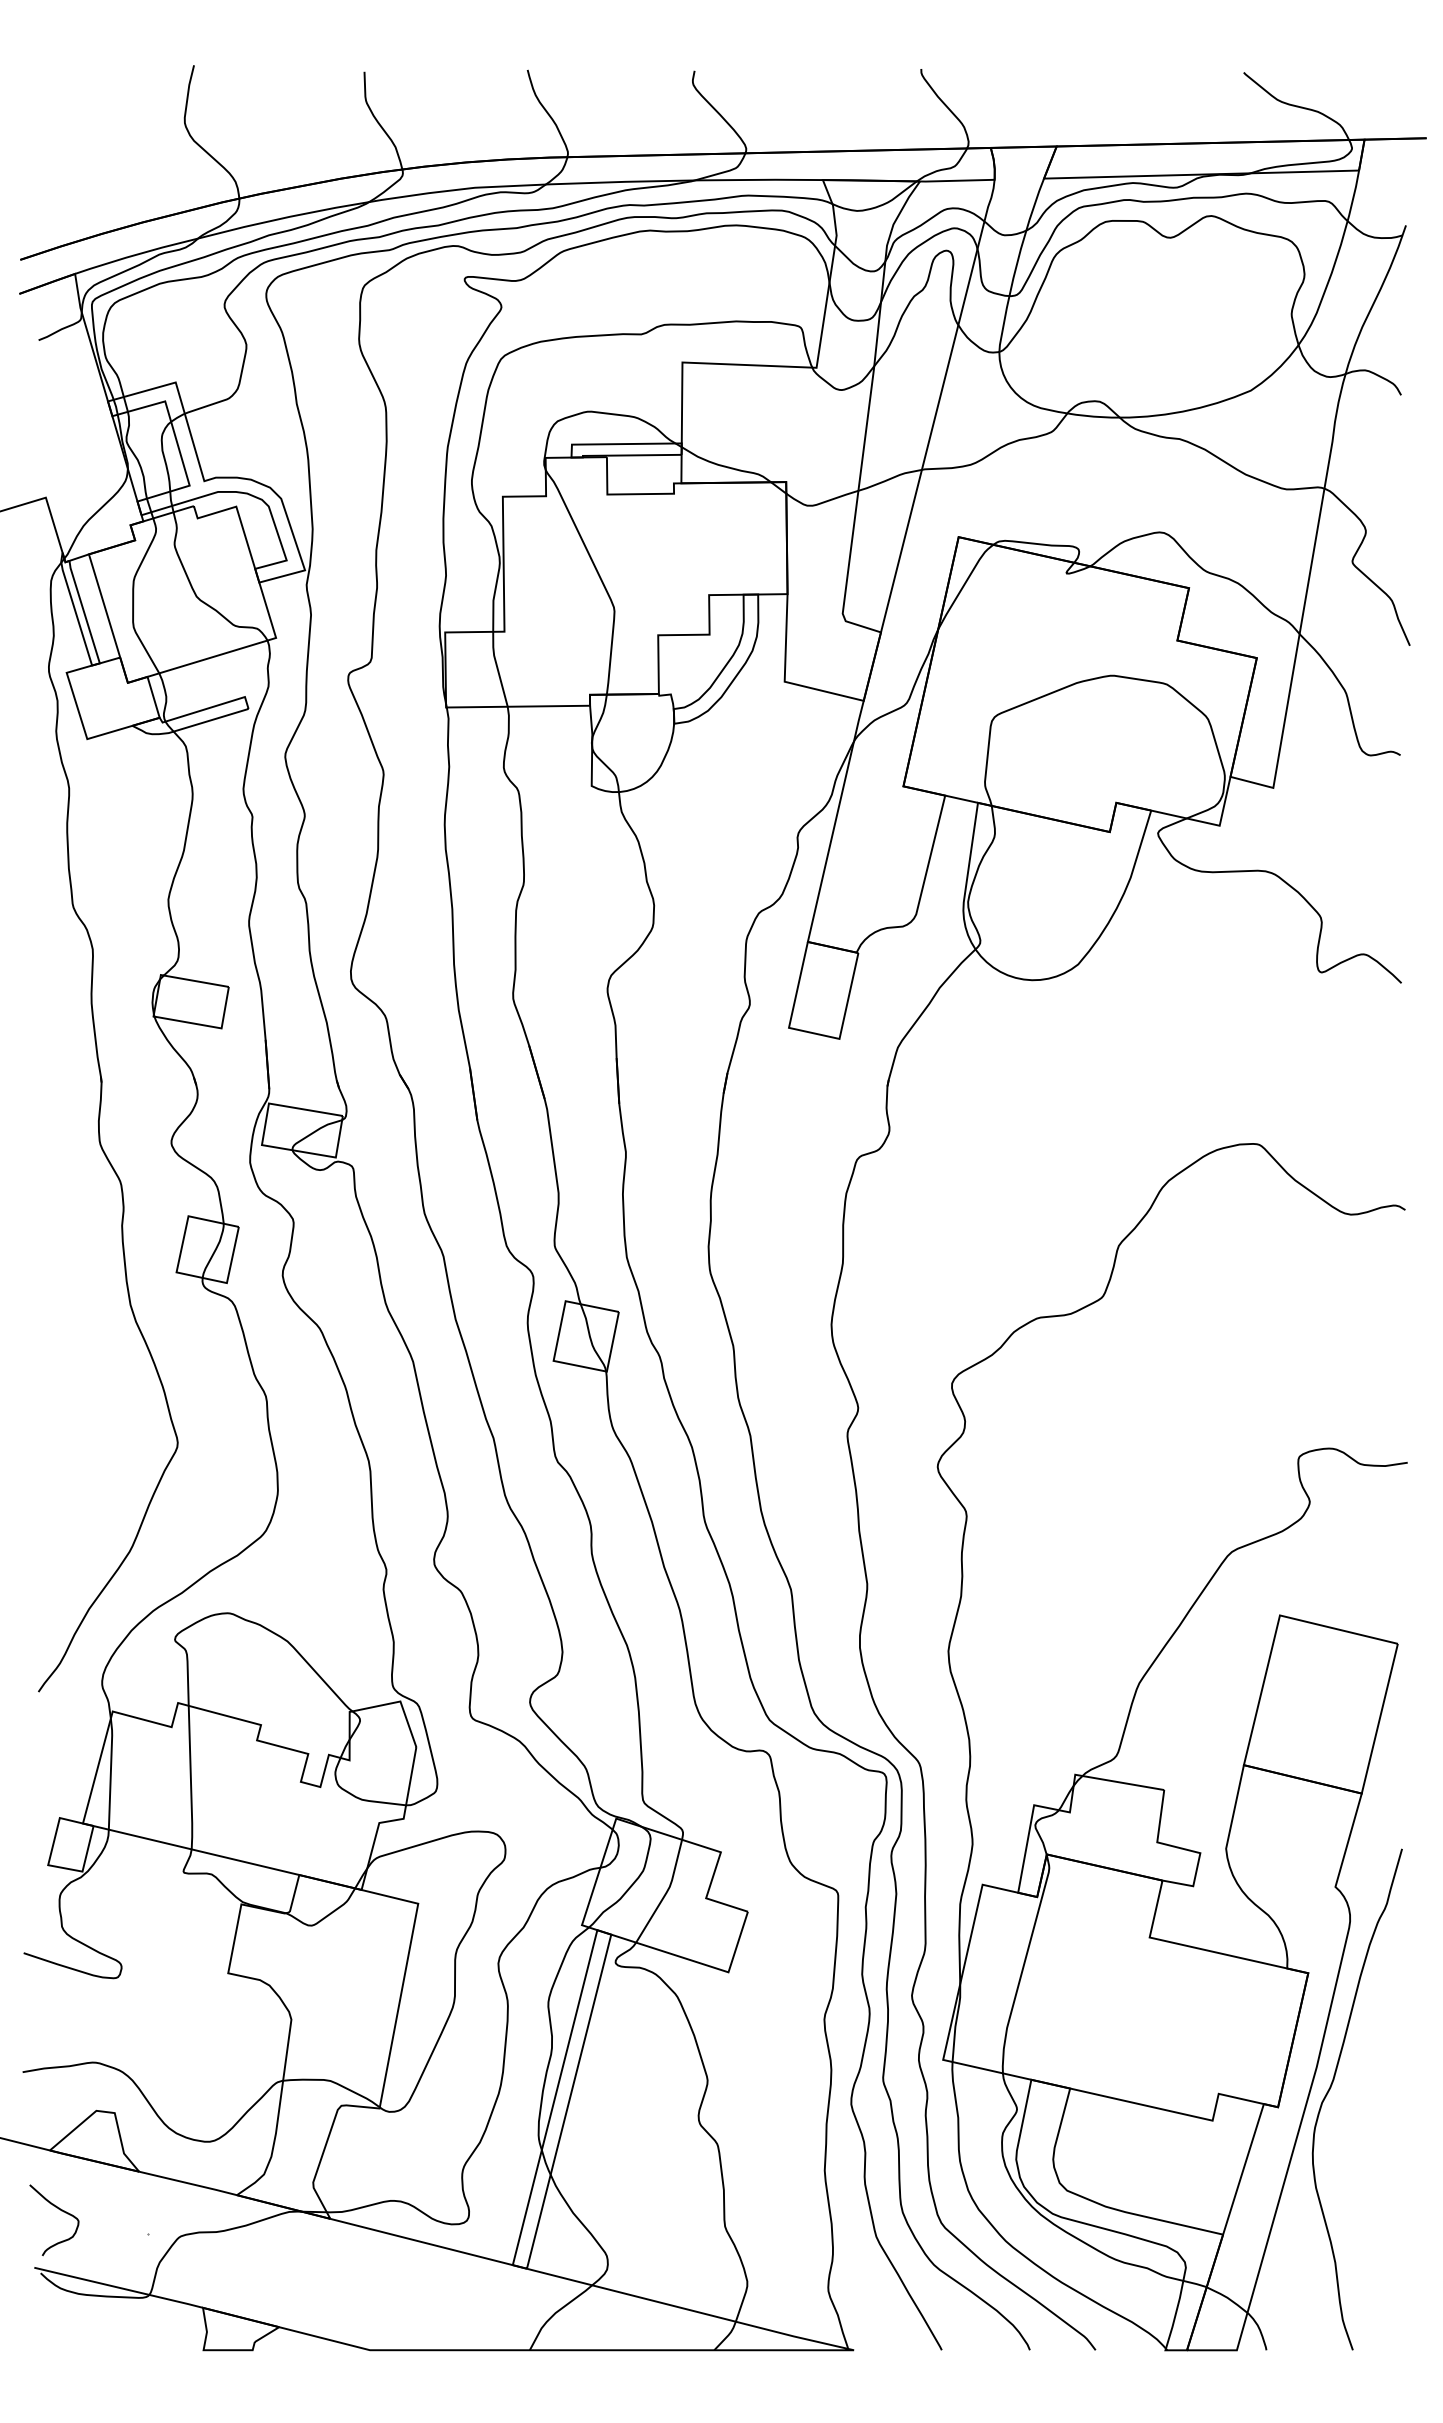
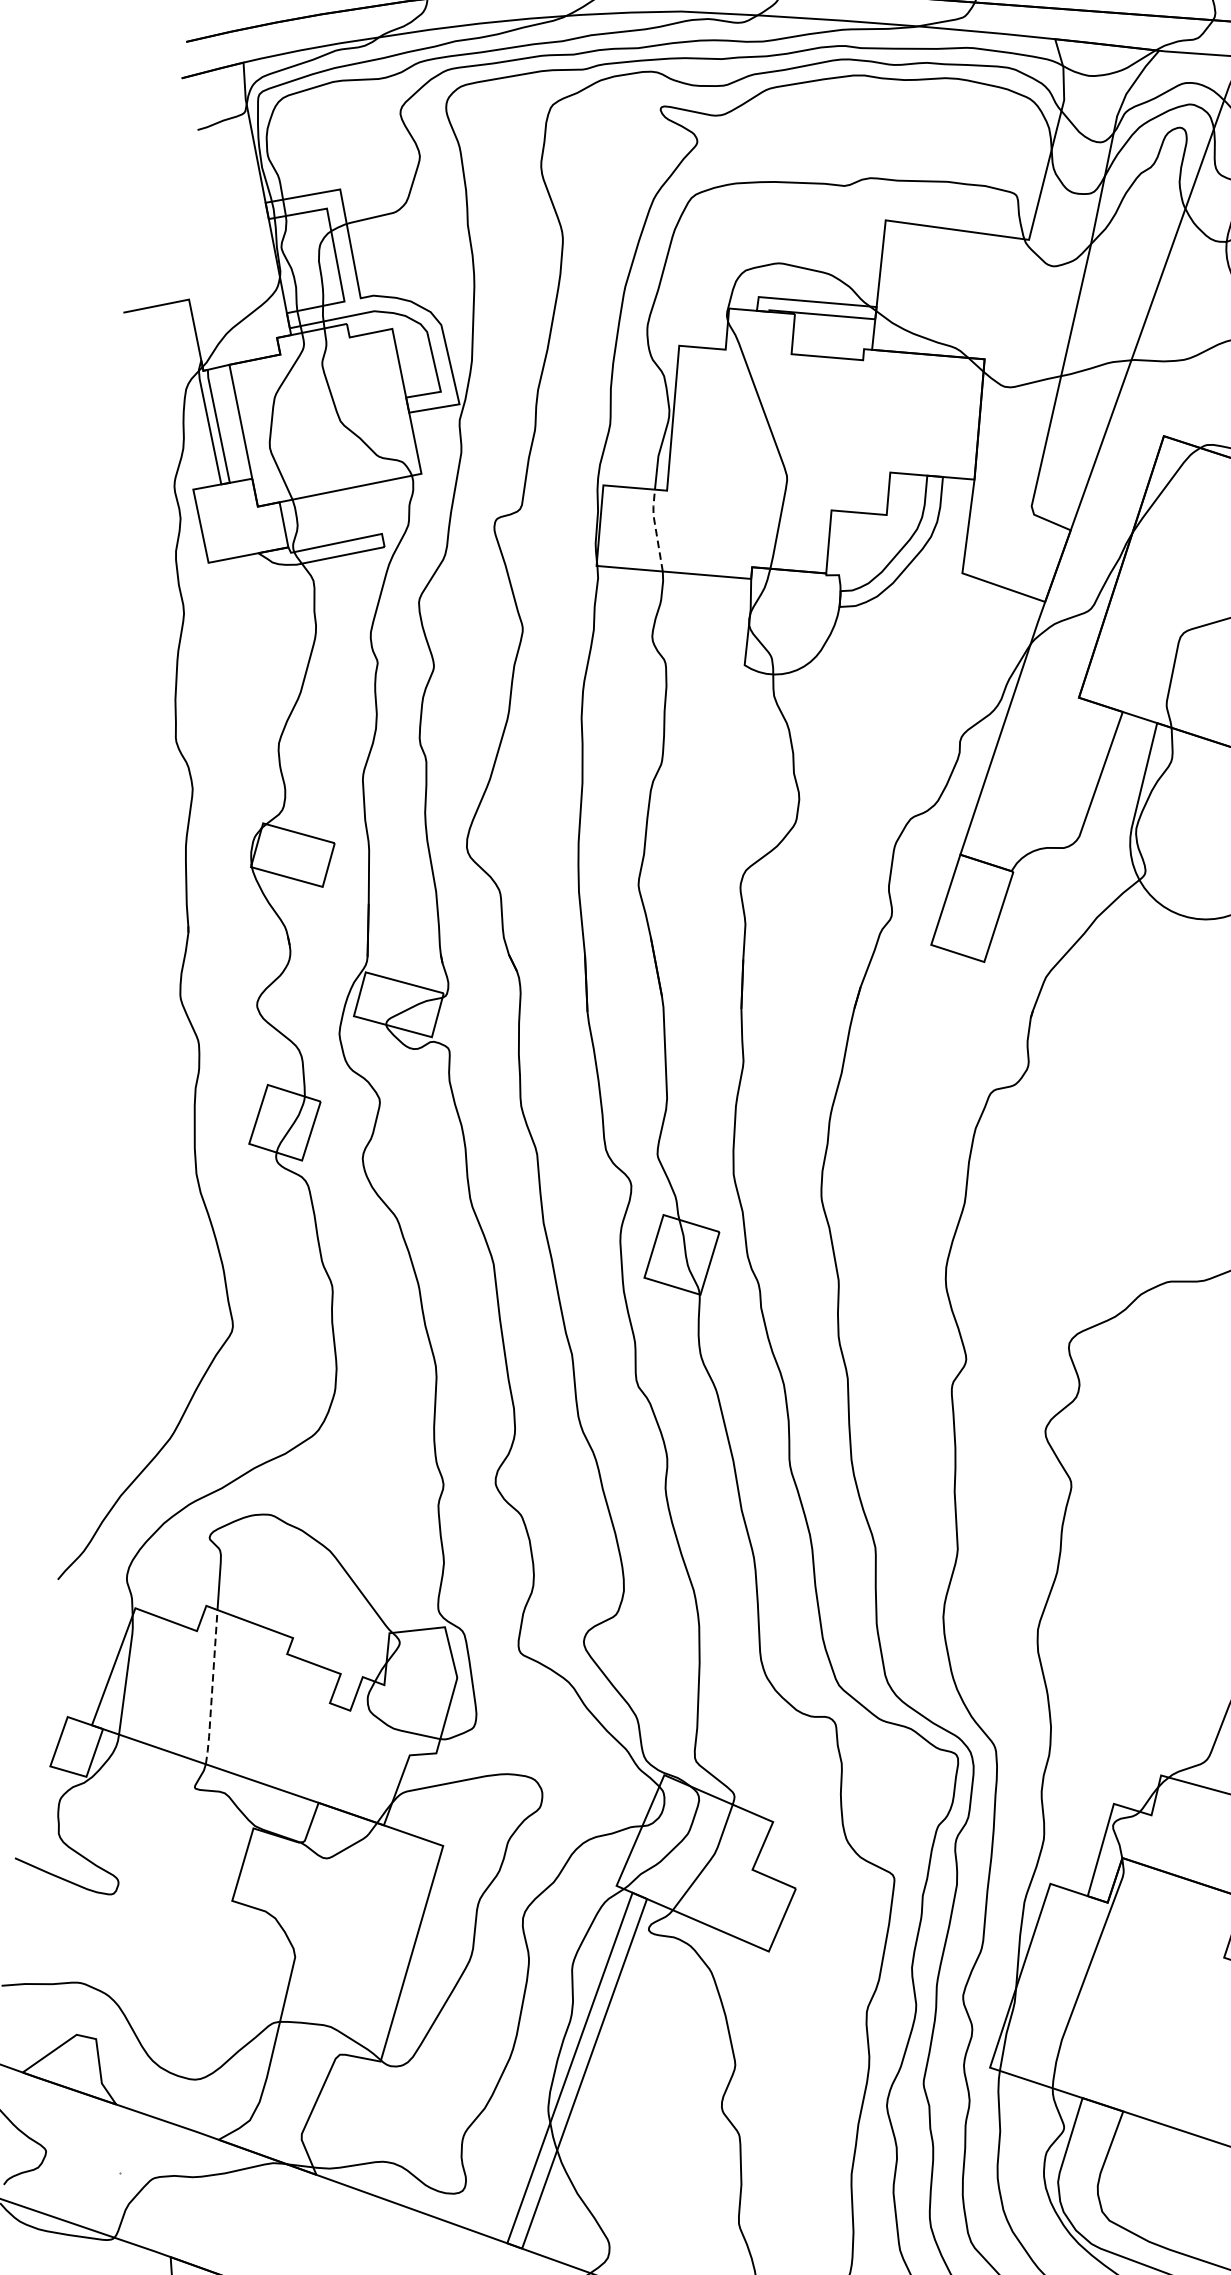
line: (497, 668) -> (655, 529), solid -> dashed
line: (190, 1778) -> (211, 1688), solid -> dashed

